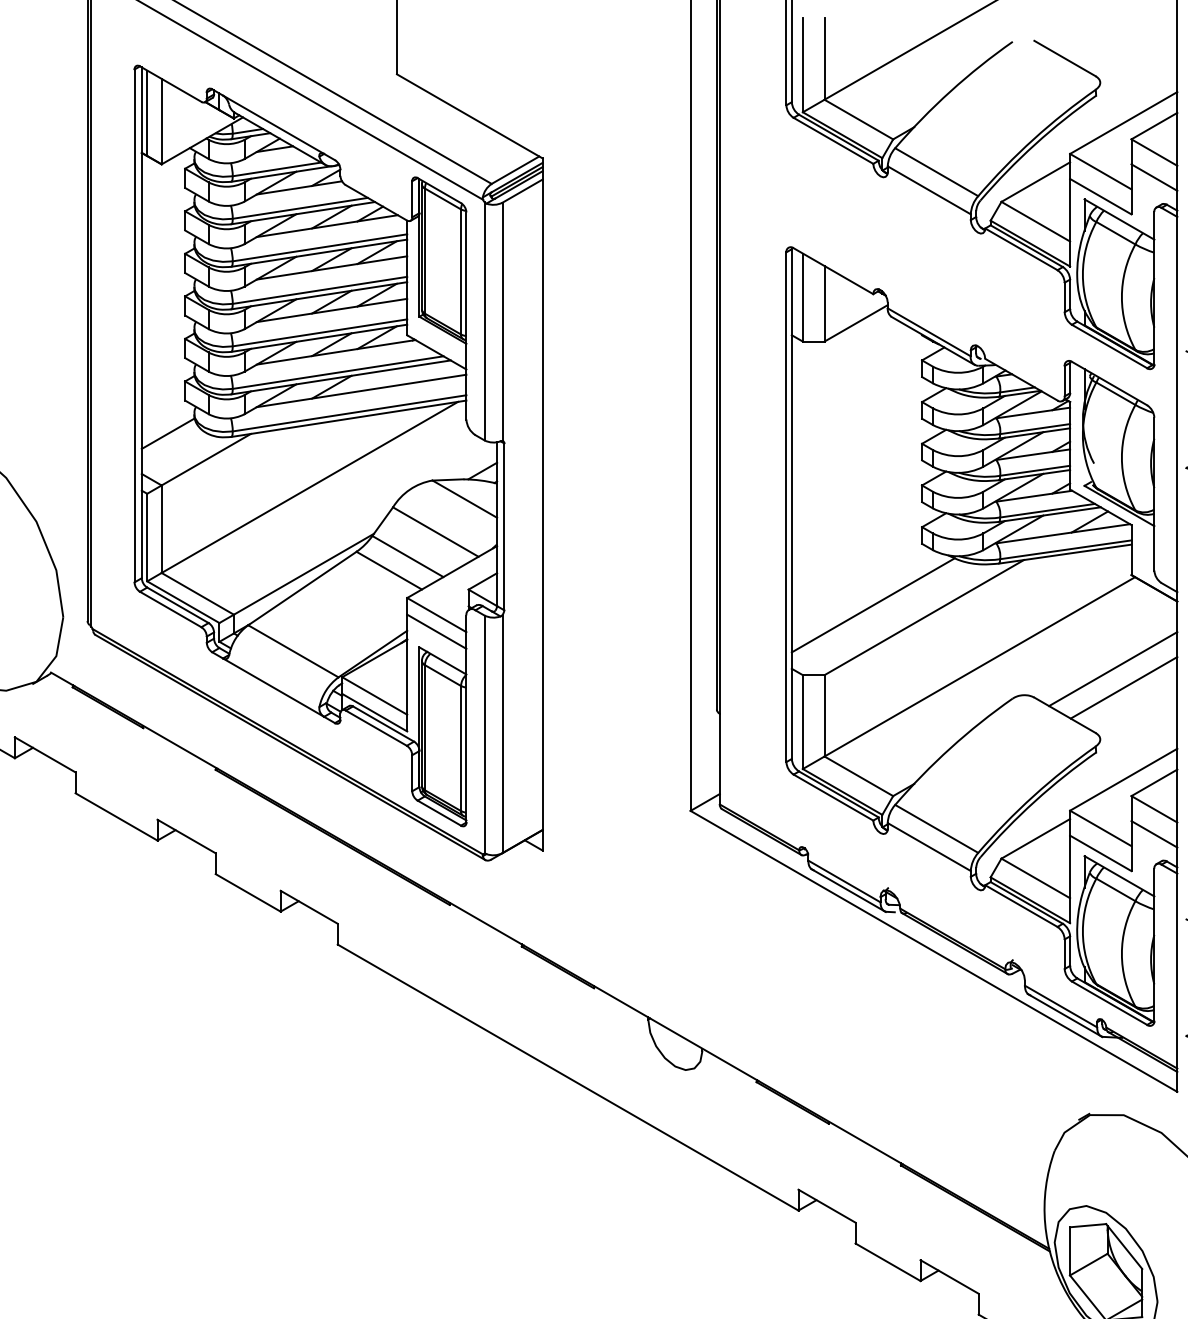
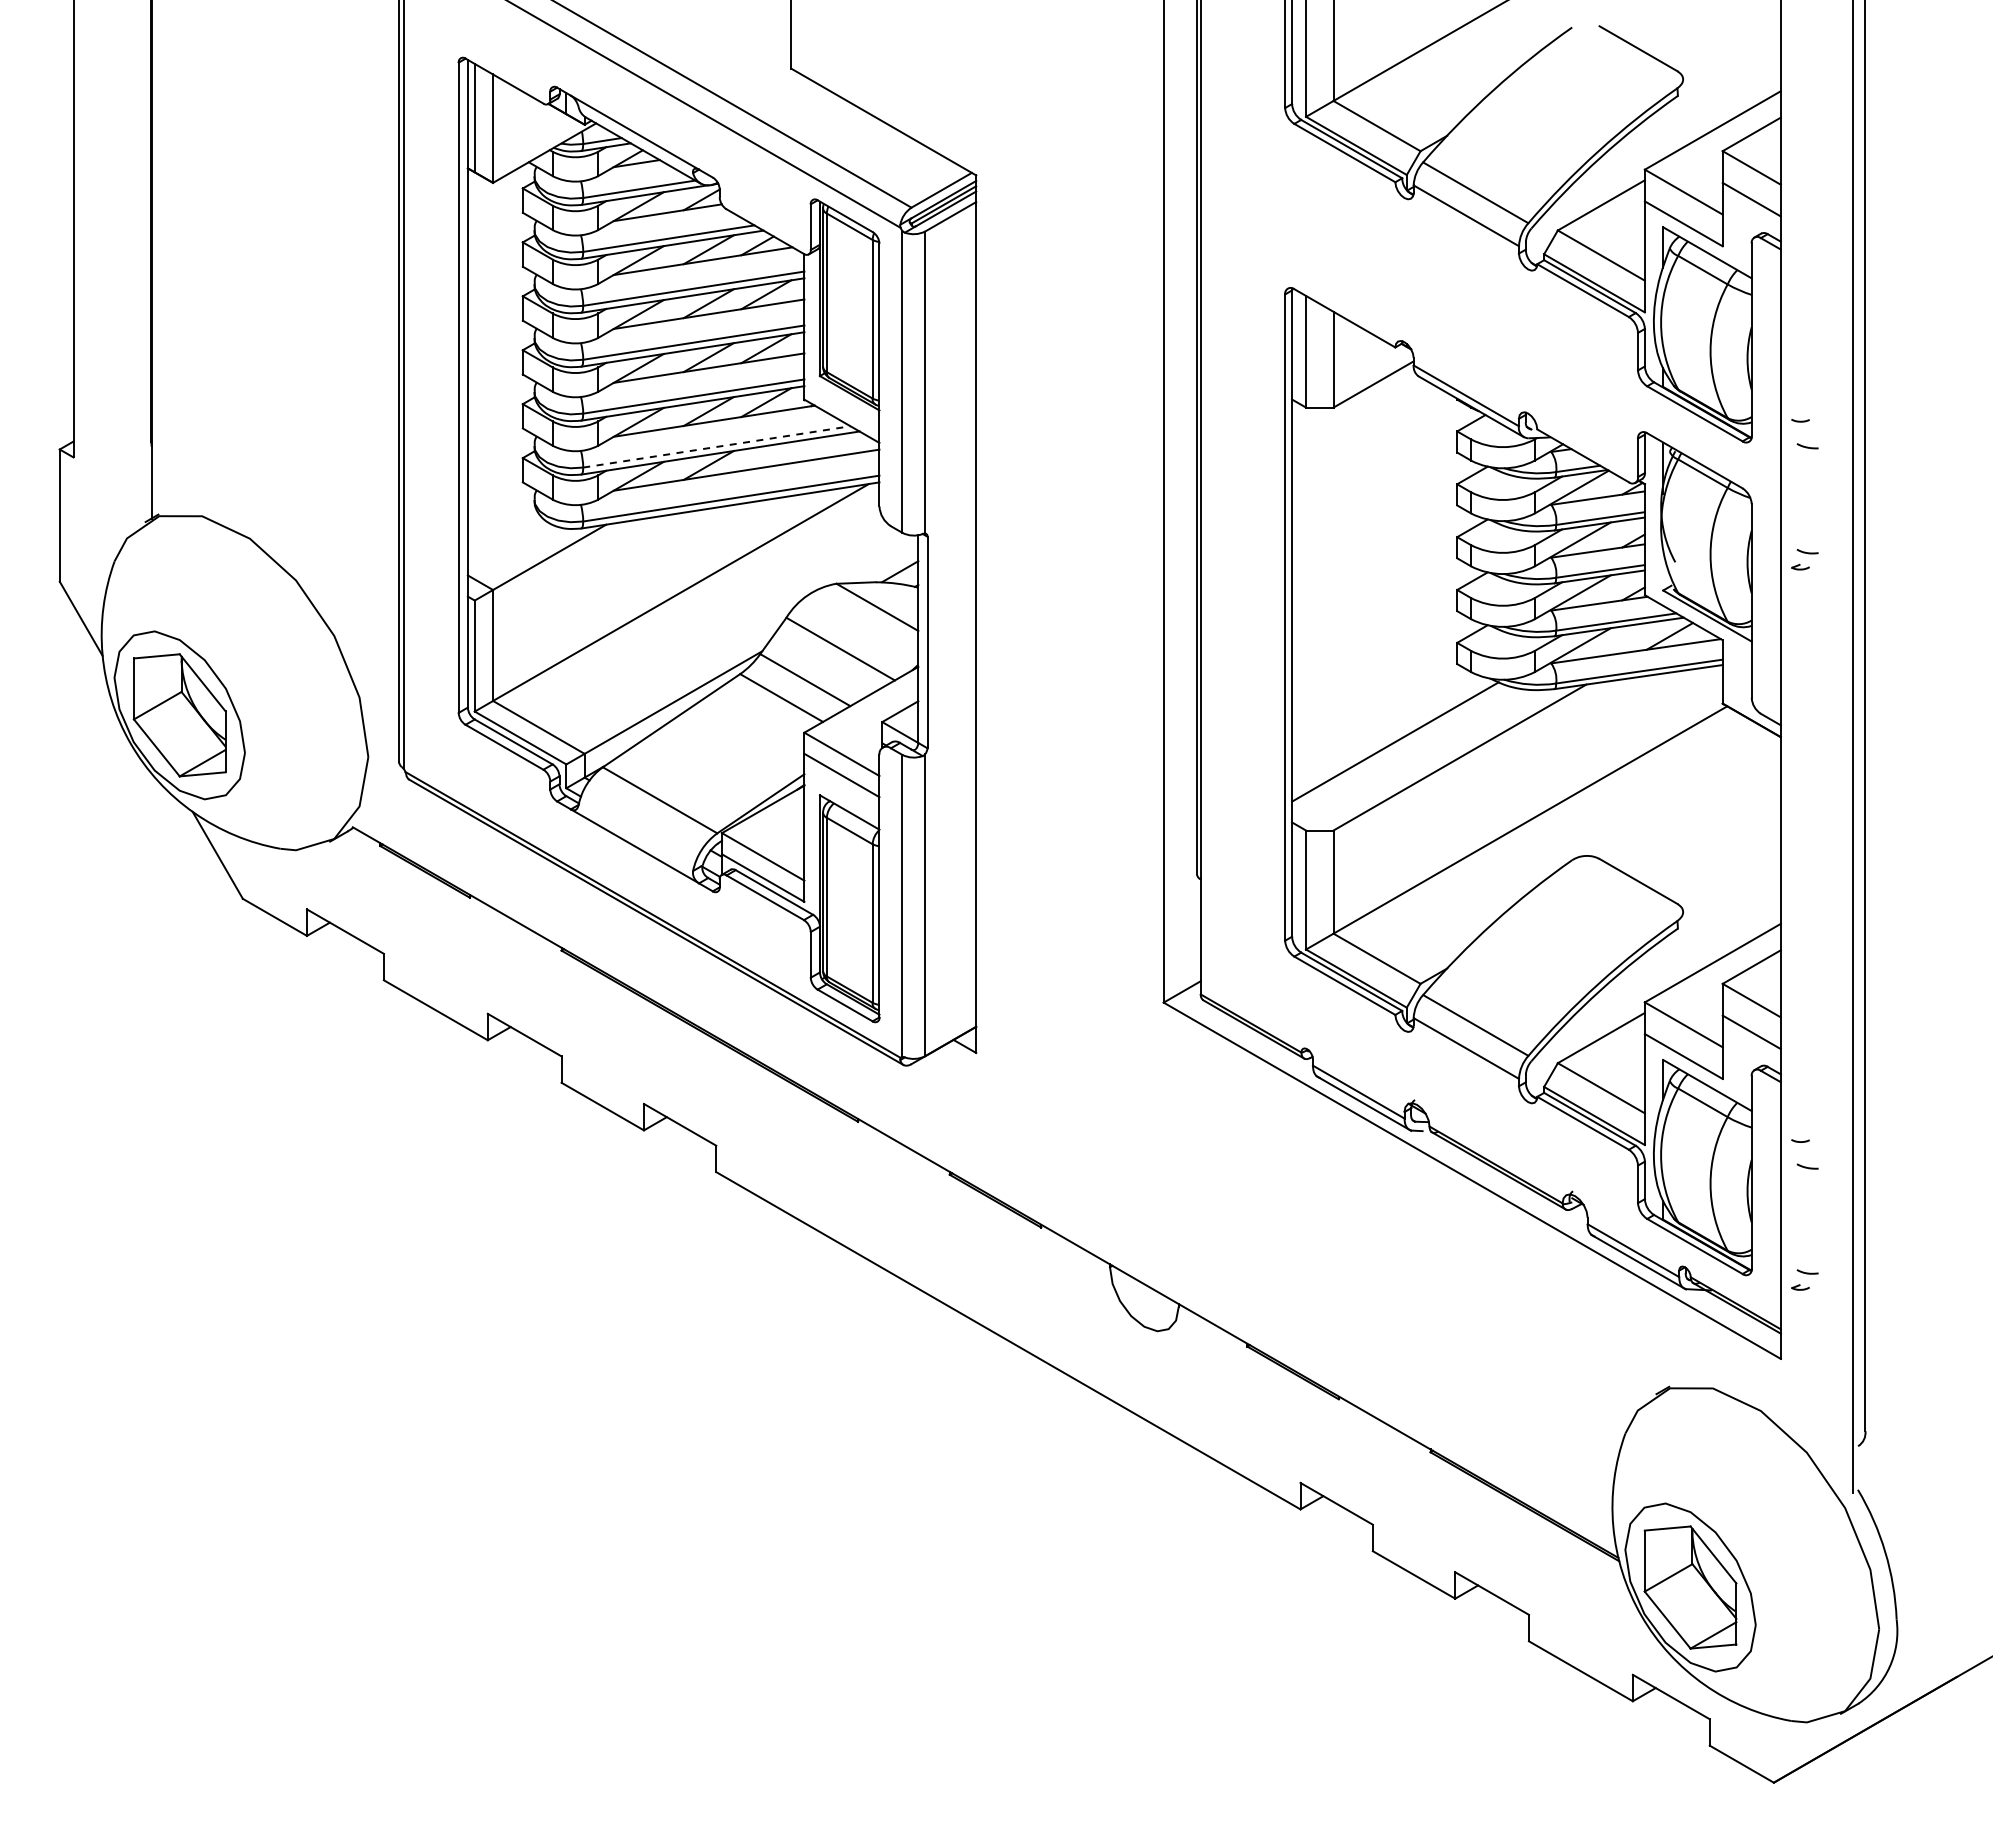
line: (338, 372) -> (717, 446), solid -> dashed
line: (168, 433) -> (501, 523), removed
line: (1113, 668) -> (1699, 822), removed
line: (1123, 687) -> (1712, 846), removed

